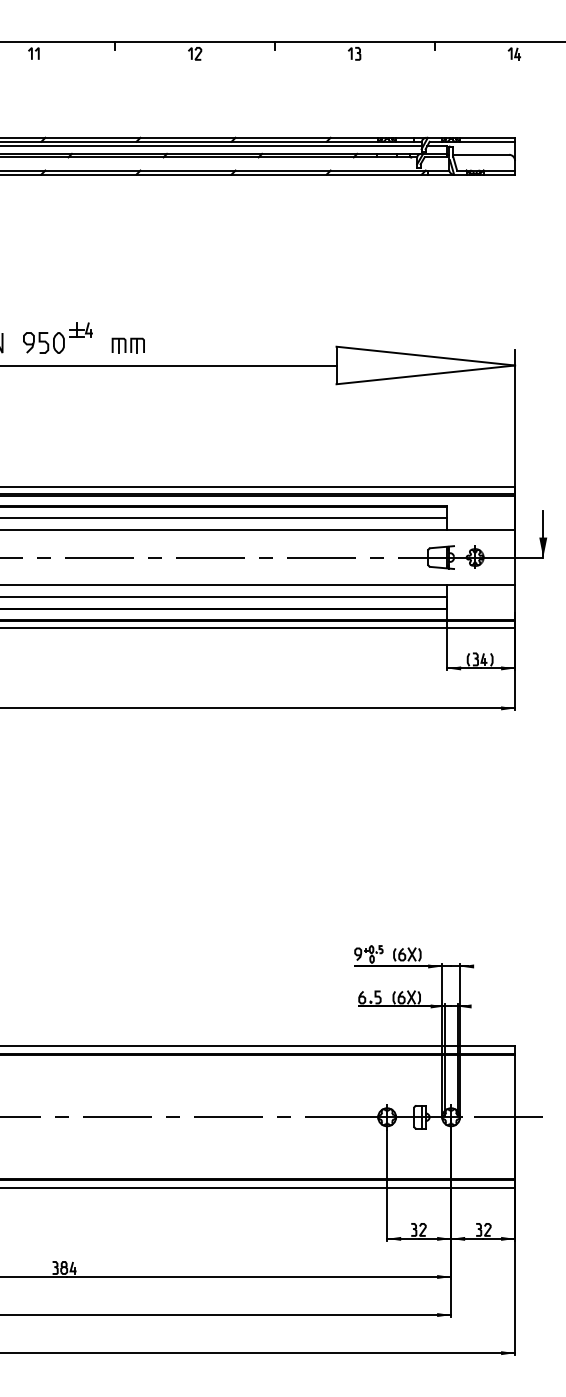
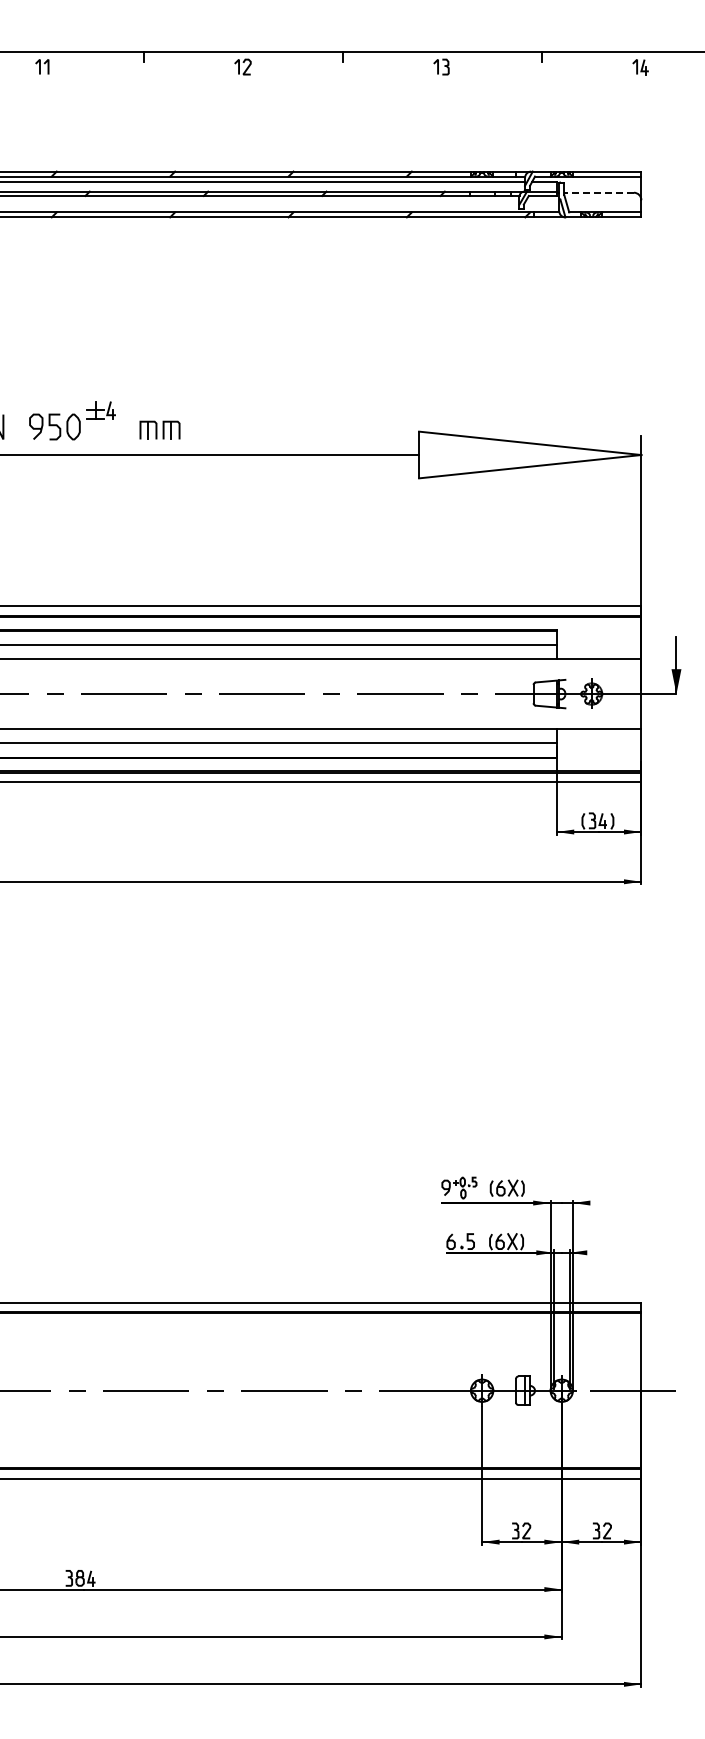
line: (481, 154) -> (599, 192), solid -> dashed

